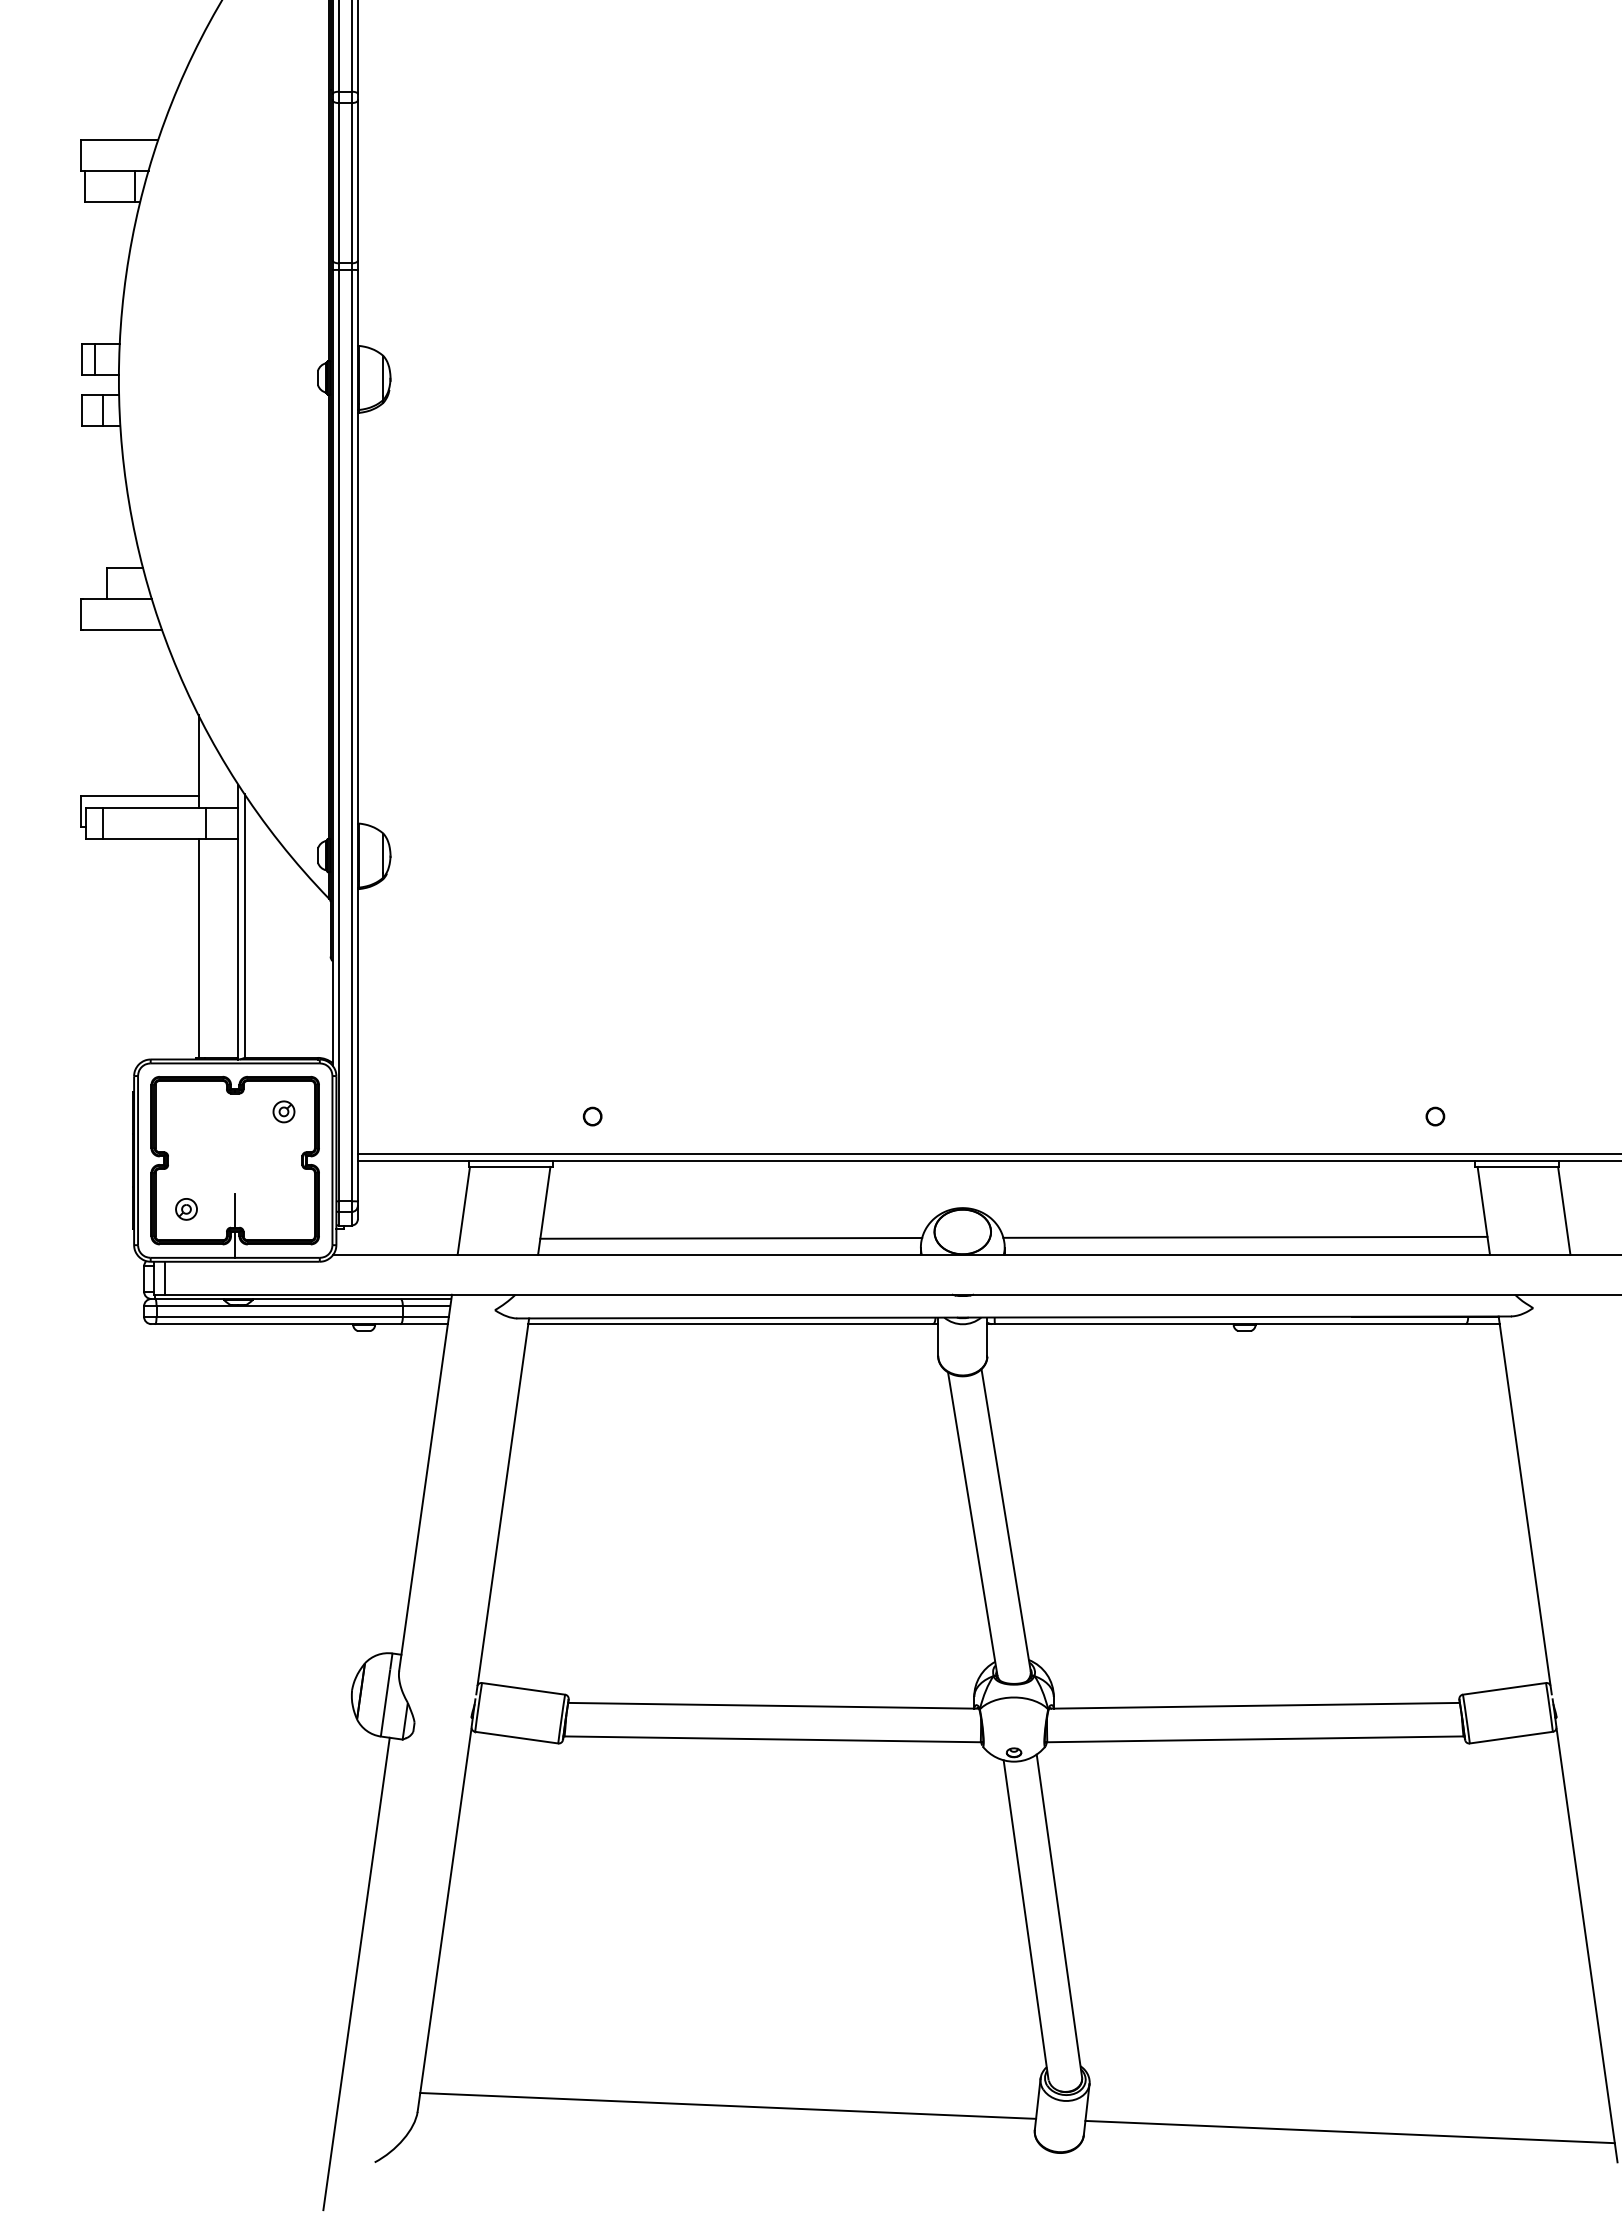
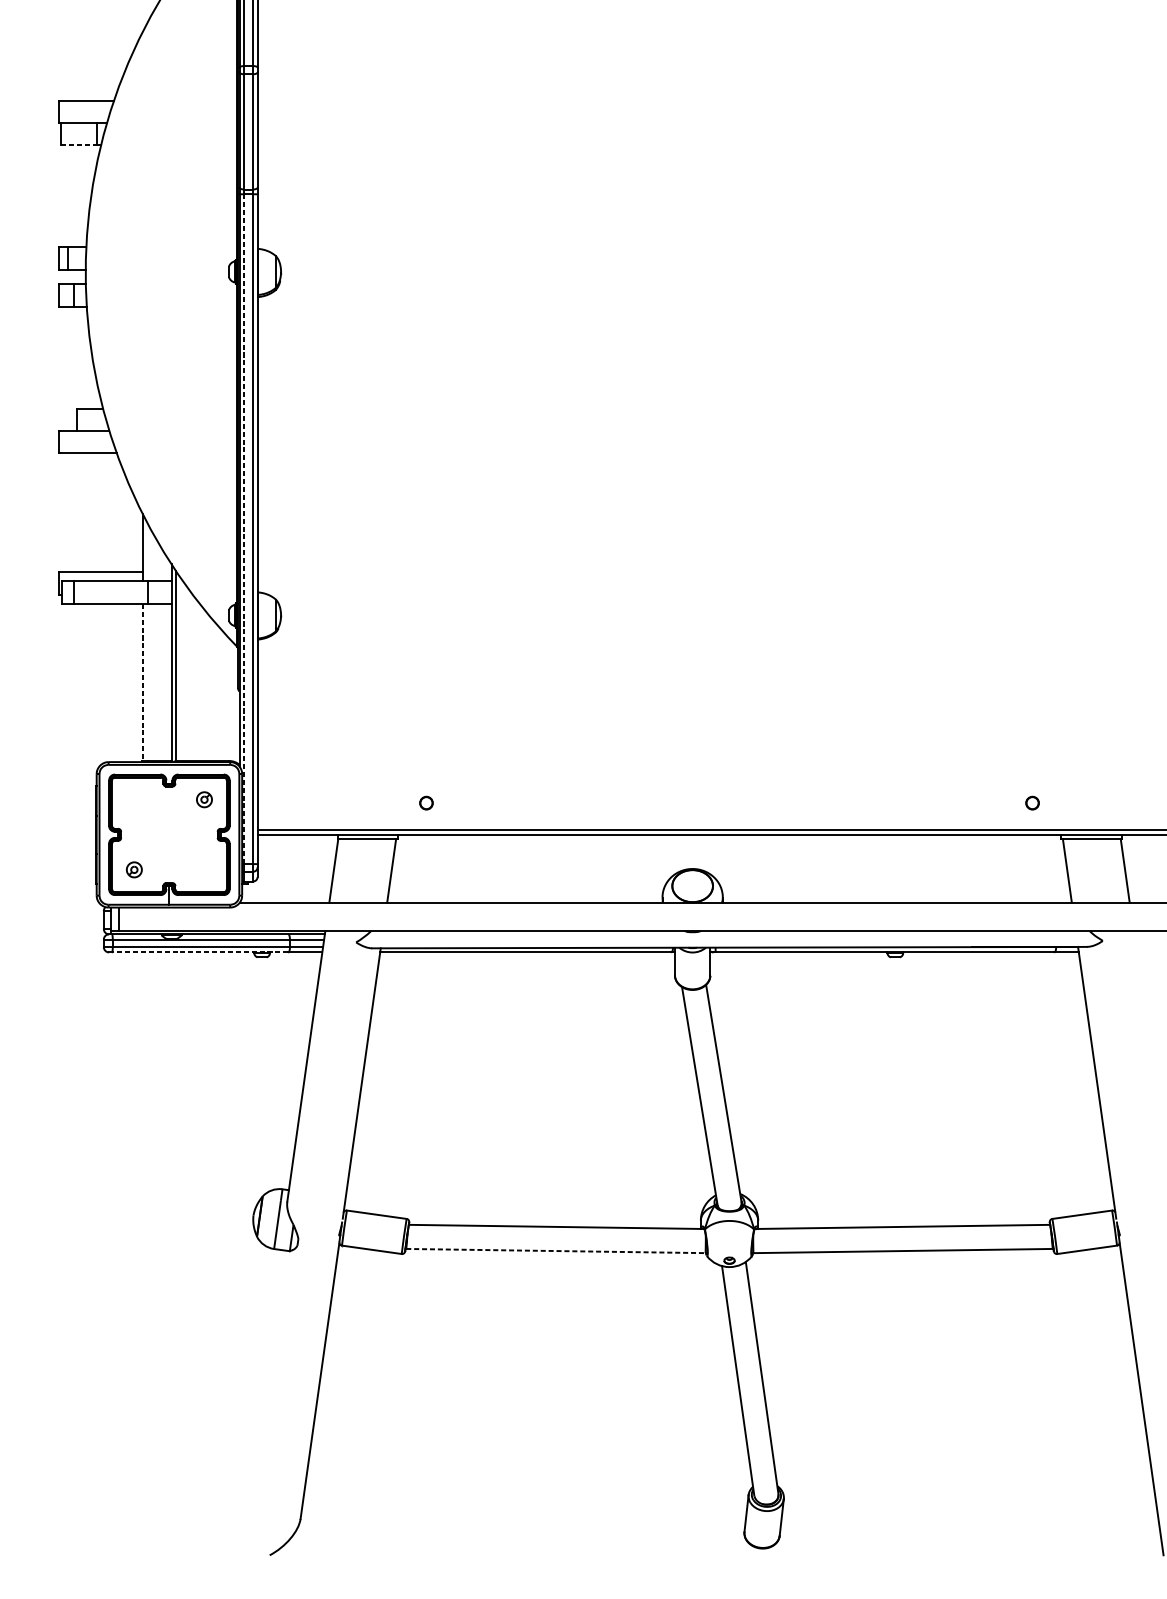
line: (110, 202) -> (79, 145), solid -> dashed
line: (339, 735) -> (244, 529), solid -> dashed
line: (198, 949) -> (142, 682), solid -> dashed
line: (235, 1210) -> (169, 870), removed
line: (1245, 1236) -> (895, 889), removed
line: (731, 1238) -> (526, 890), removed
line: (277, 1324) -> (199, 952), solid -> dashed
line: (773, 1739) -> (556, 1251), solid -> dashed
line: (356, 1973) -> (256, 1419), removed
line: (728, 2105) -> (524, 1514), removed
line: (1349, 2131) -> (970, 1533), removed

